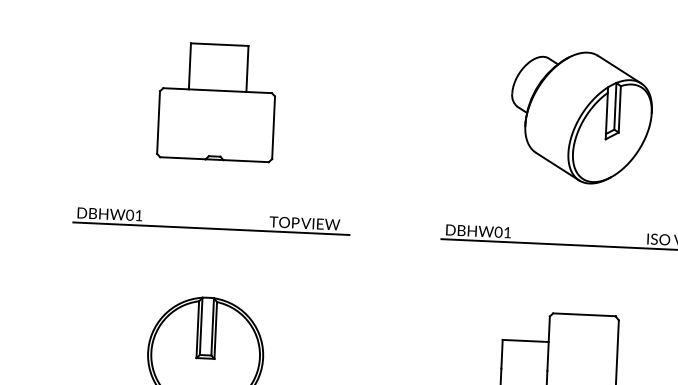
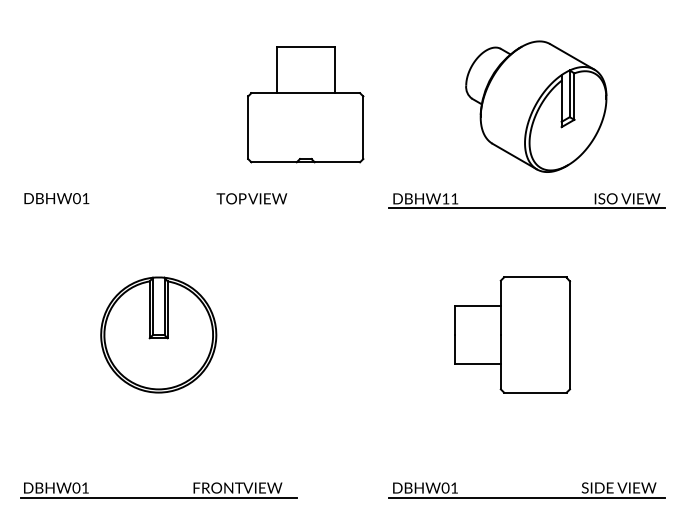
part: (216, 101) -> (305, 104), moved
part: (581, 117) -> (536, 106), moved
line: (211, 228) -> (158, 208), removed
text: (498, 231) -> (445, 198), DBHW01 -> DBHW11

